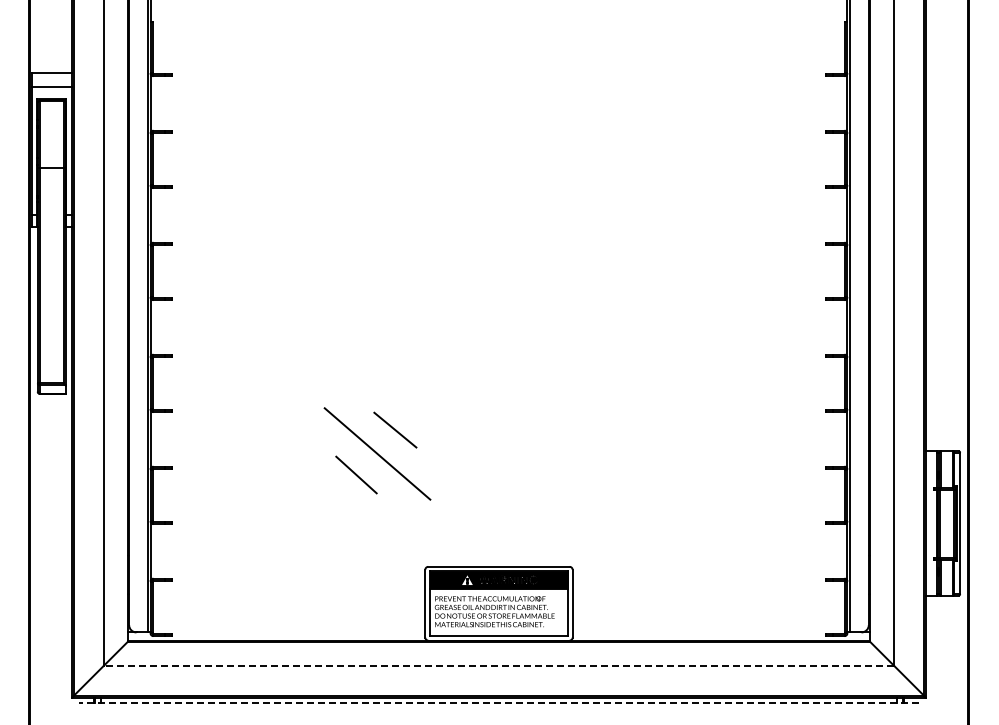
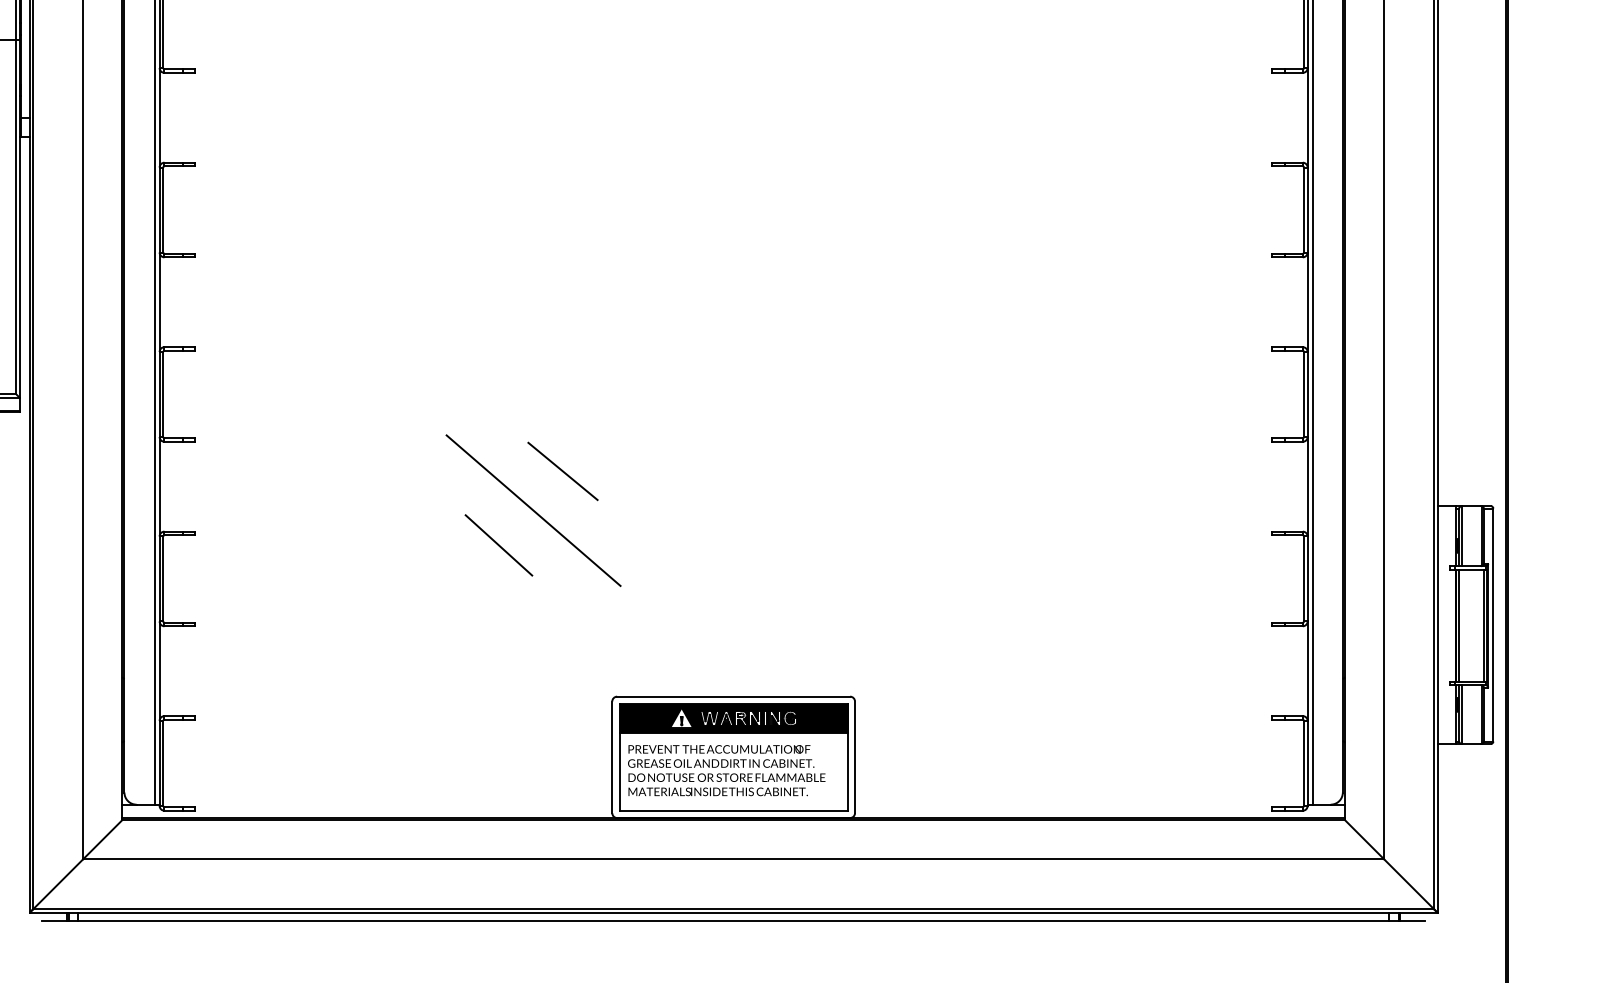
line: (498, 665) -> (732, 859), dashed -> solid
line: (498, 703) -> (732, 921), dashed -> solid

